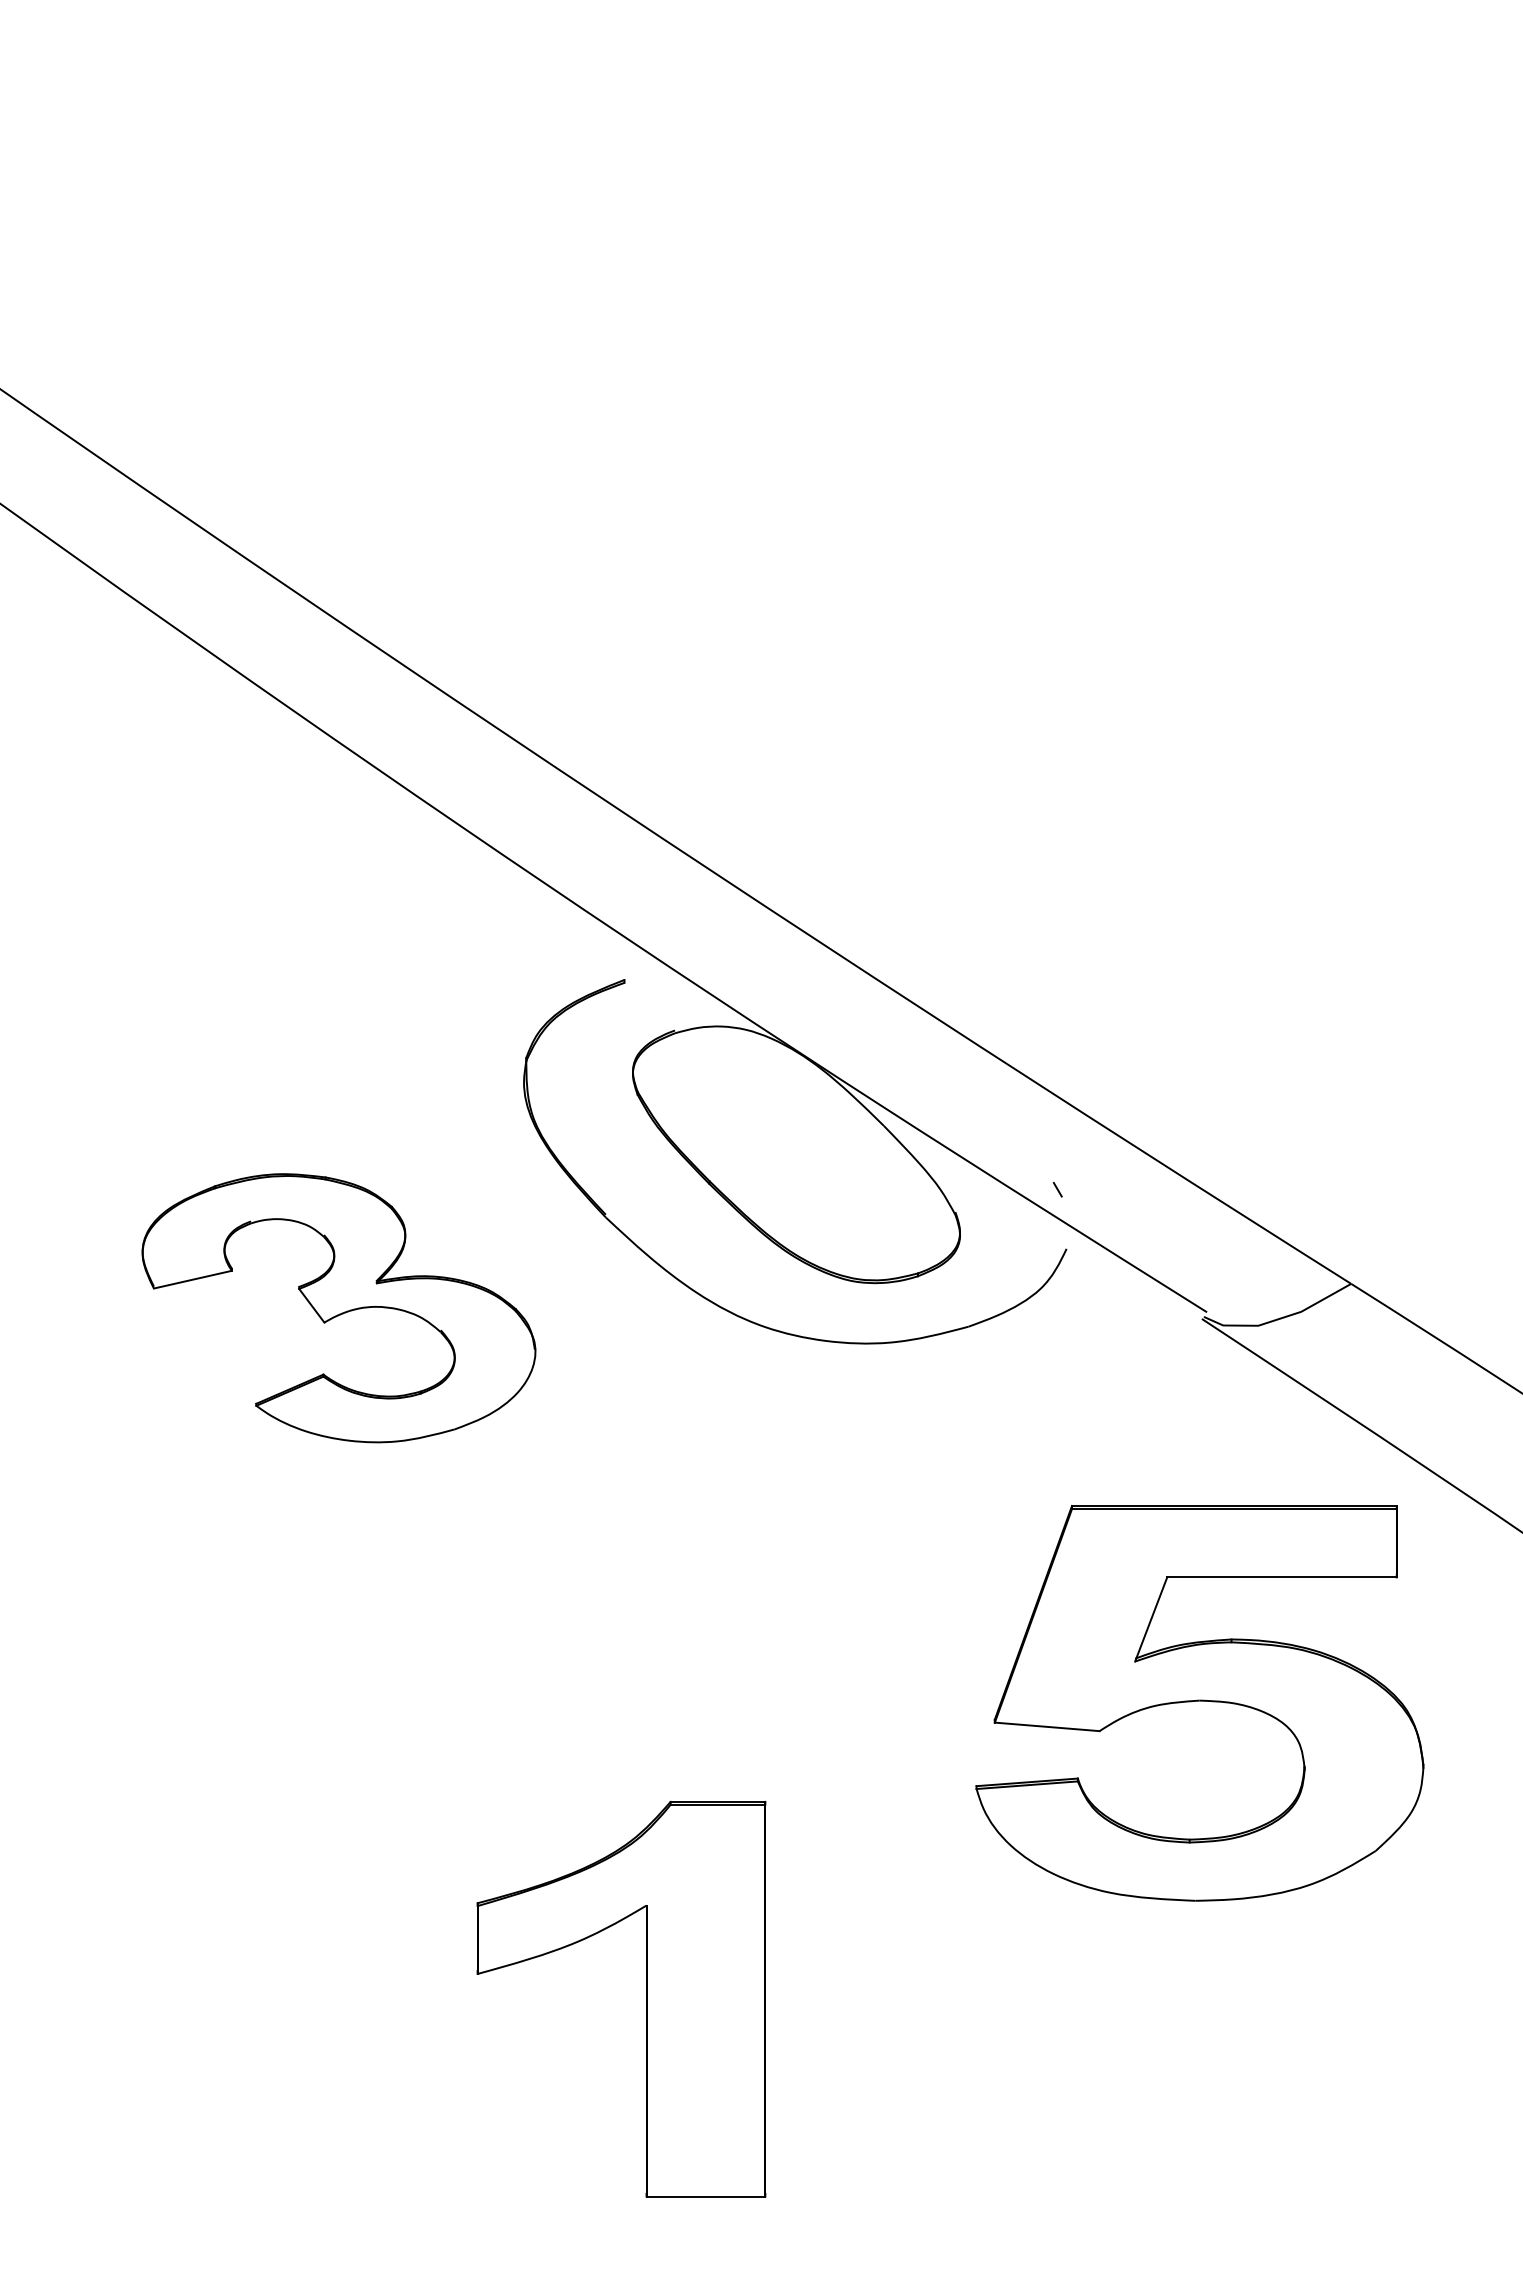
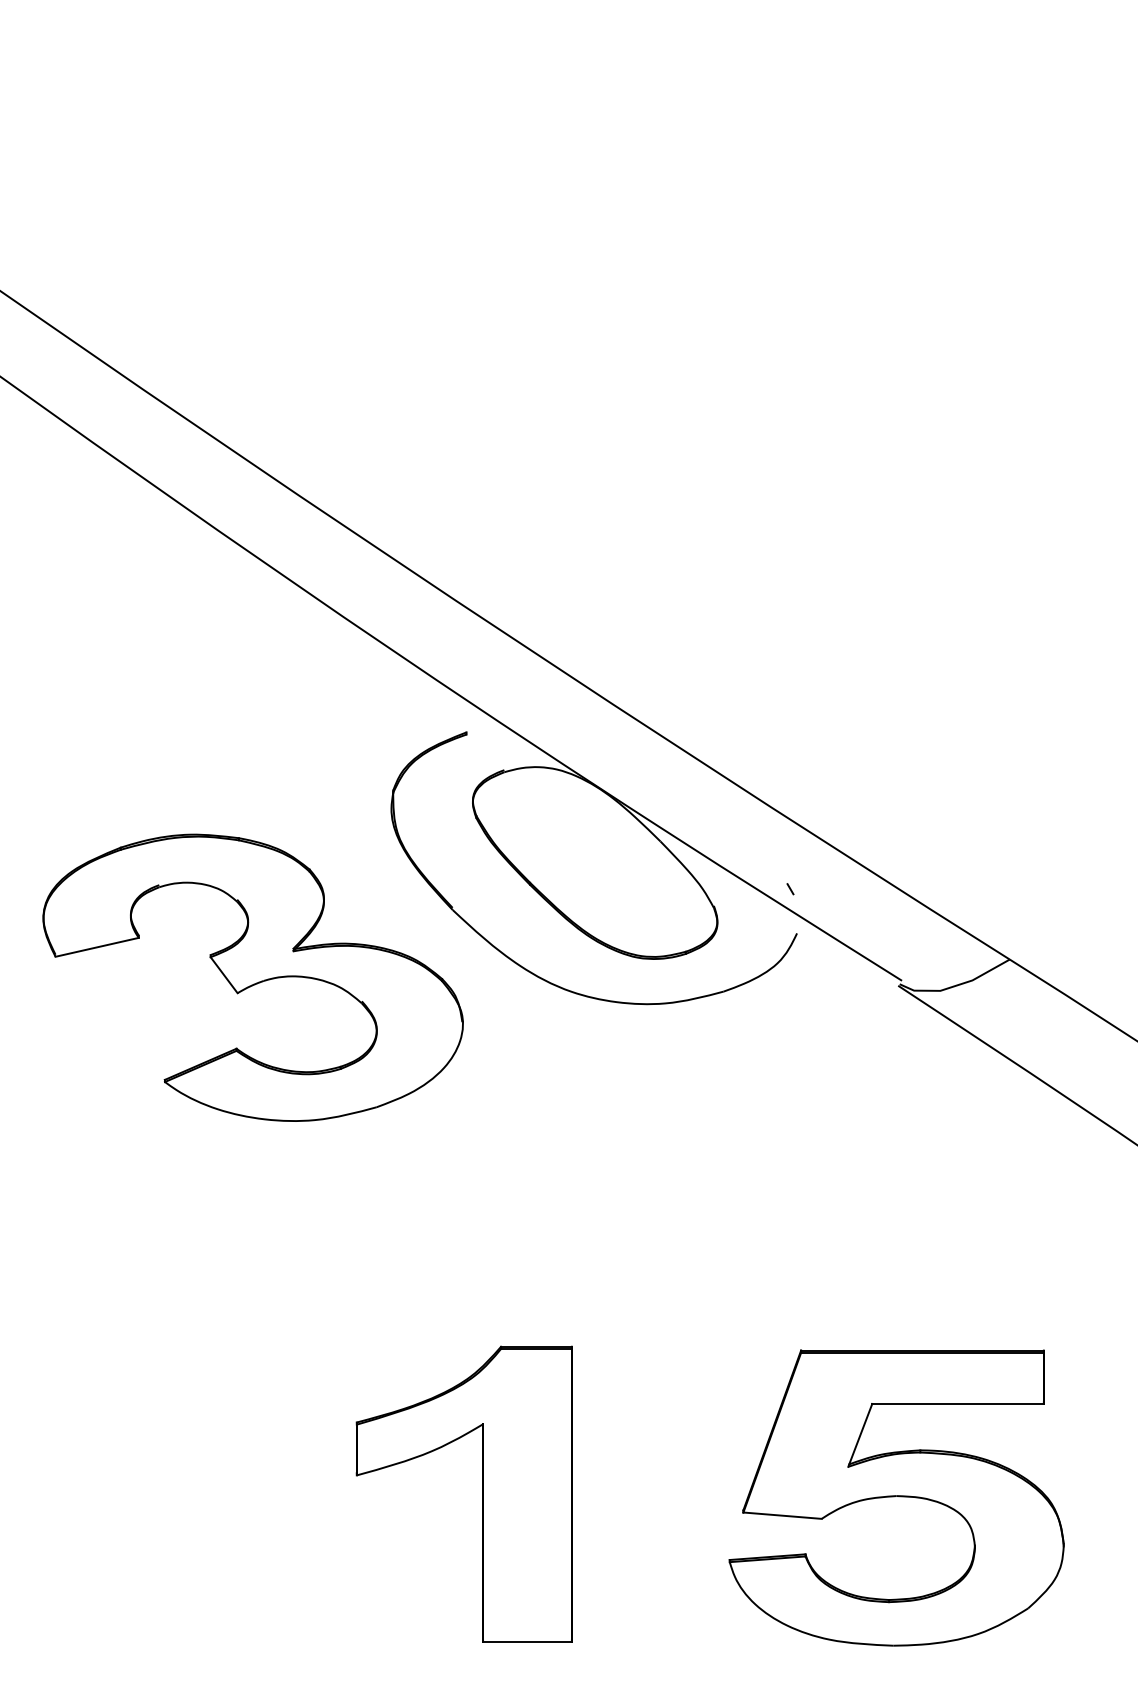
part: (338, 1307) -> (252, 977), size x1.43
part: (1199, 1703) -> (896, 1498), moved

